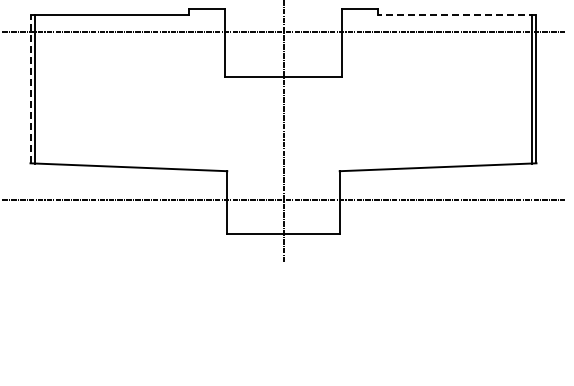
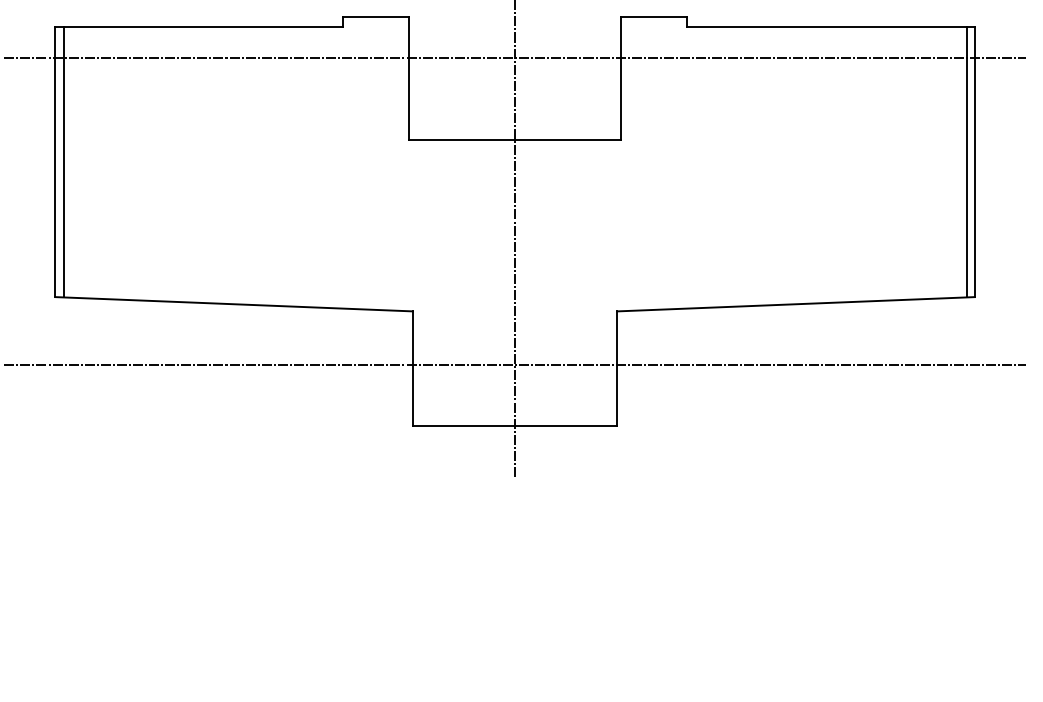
line: (456, 14) -> (829, 26), dashed -> solid
line: (30, 88) -> (55, 161), dashed -> solid

